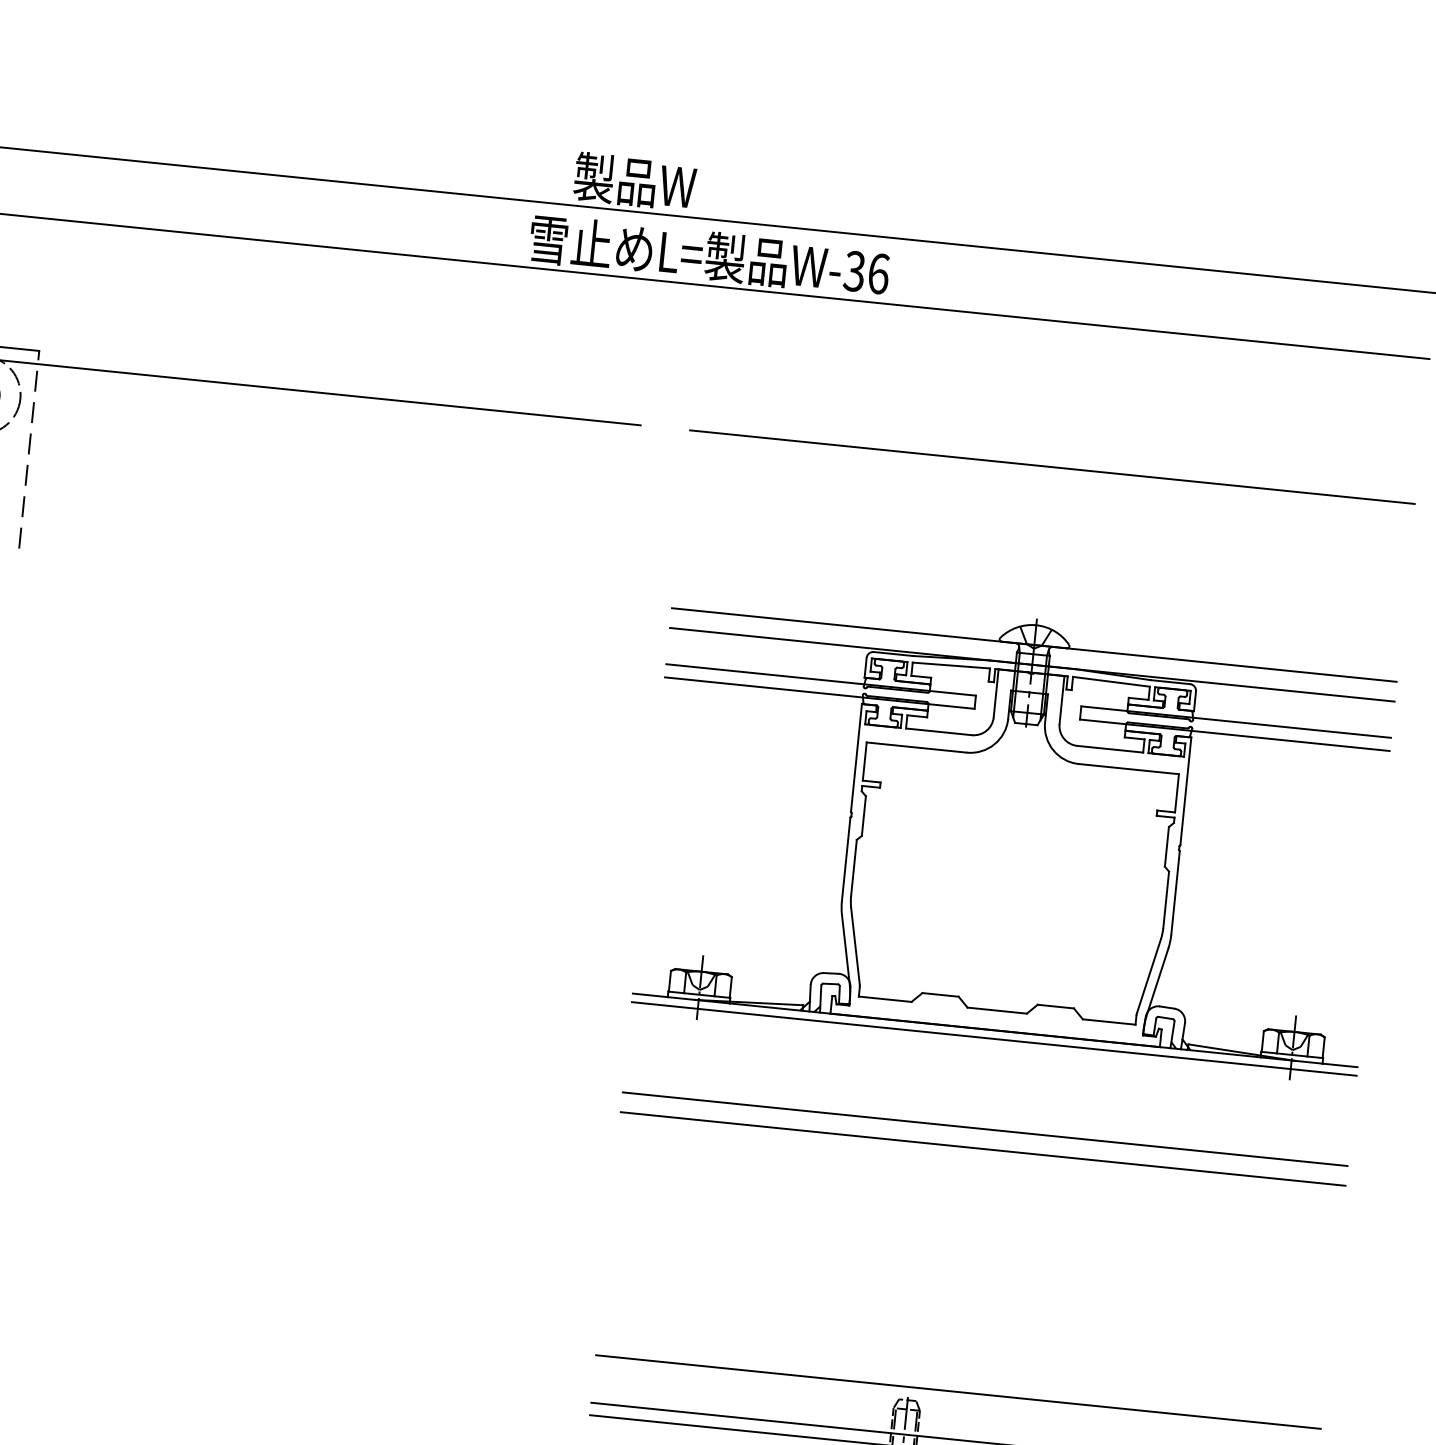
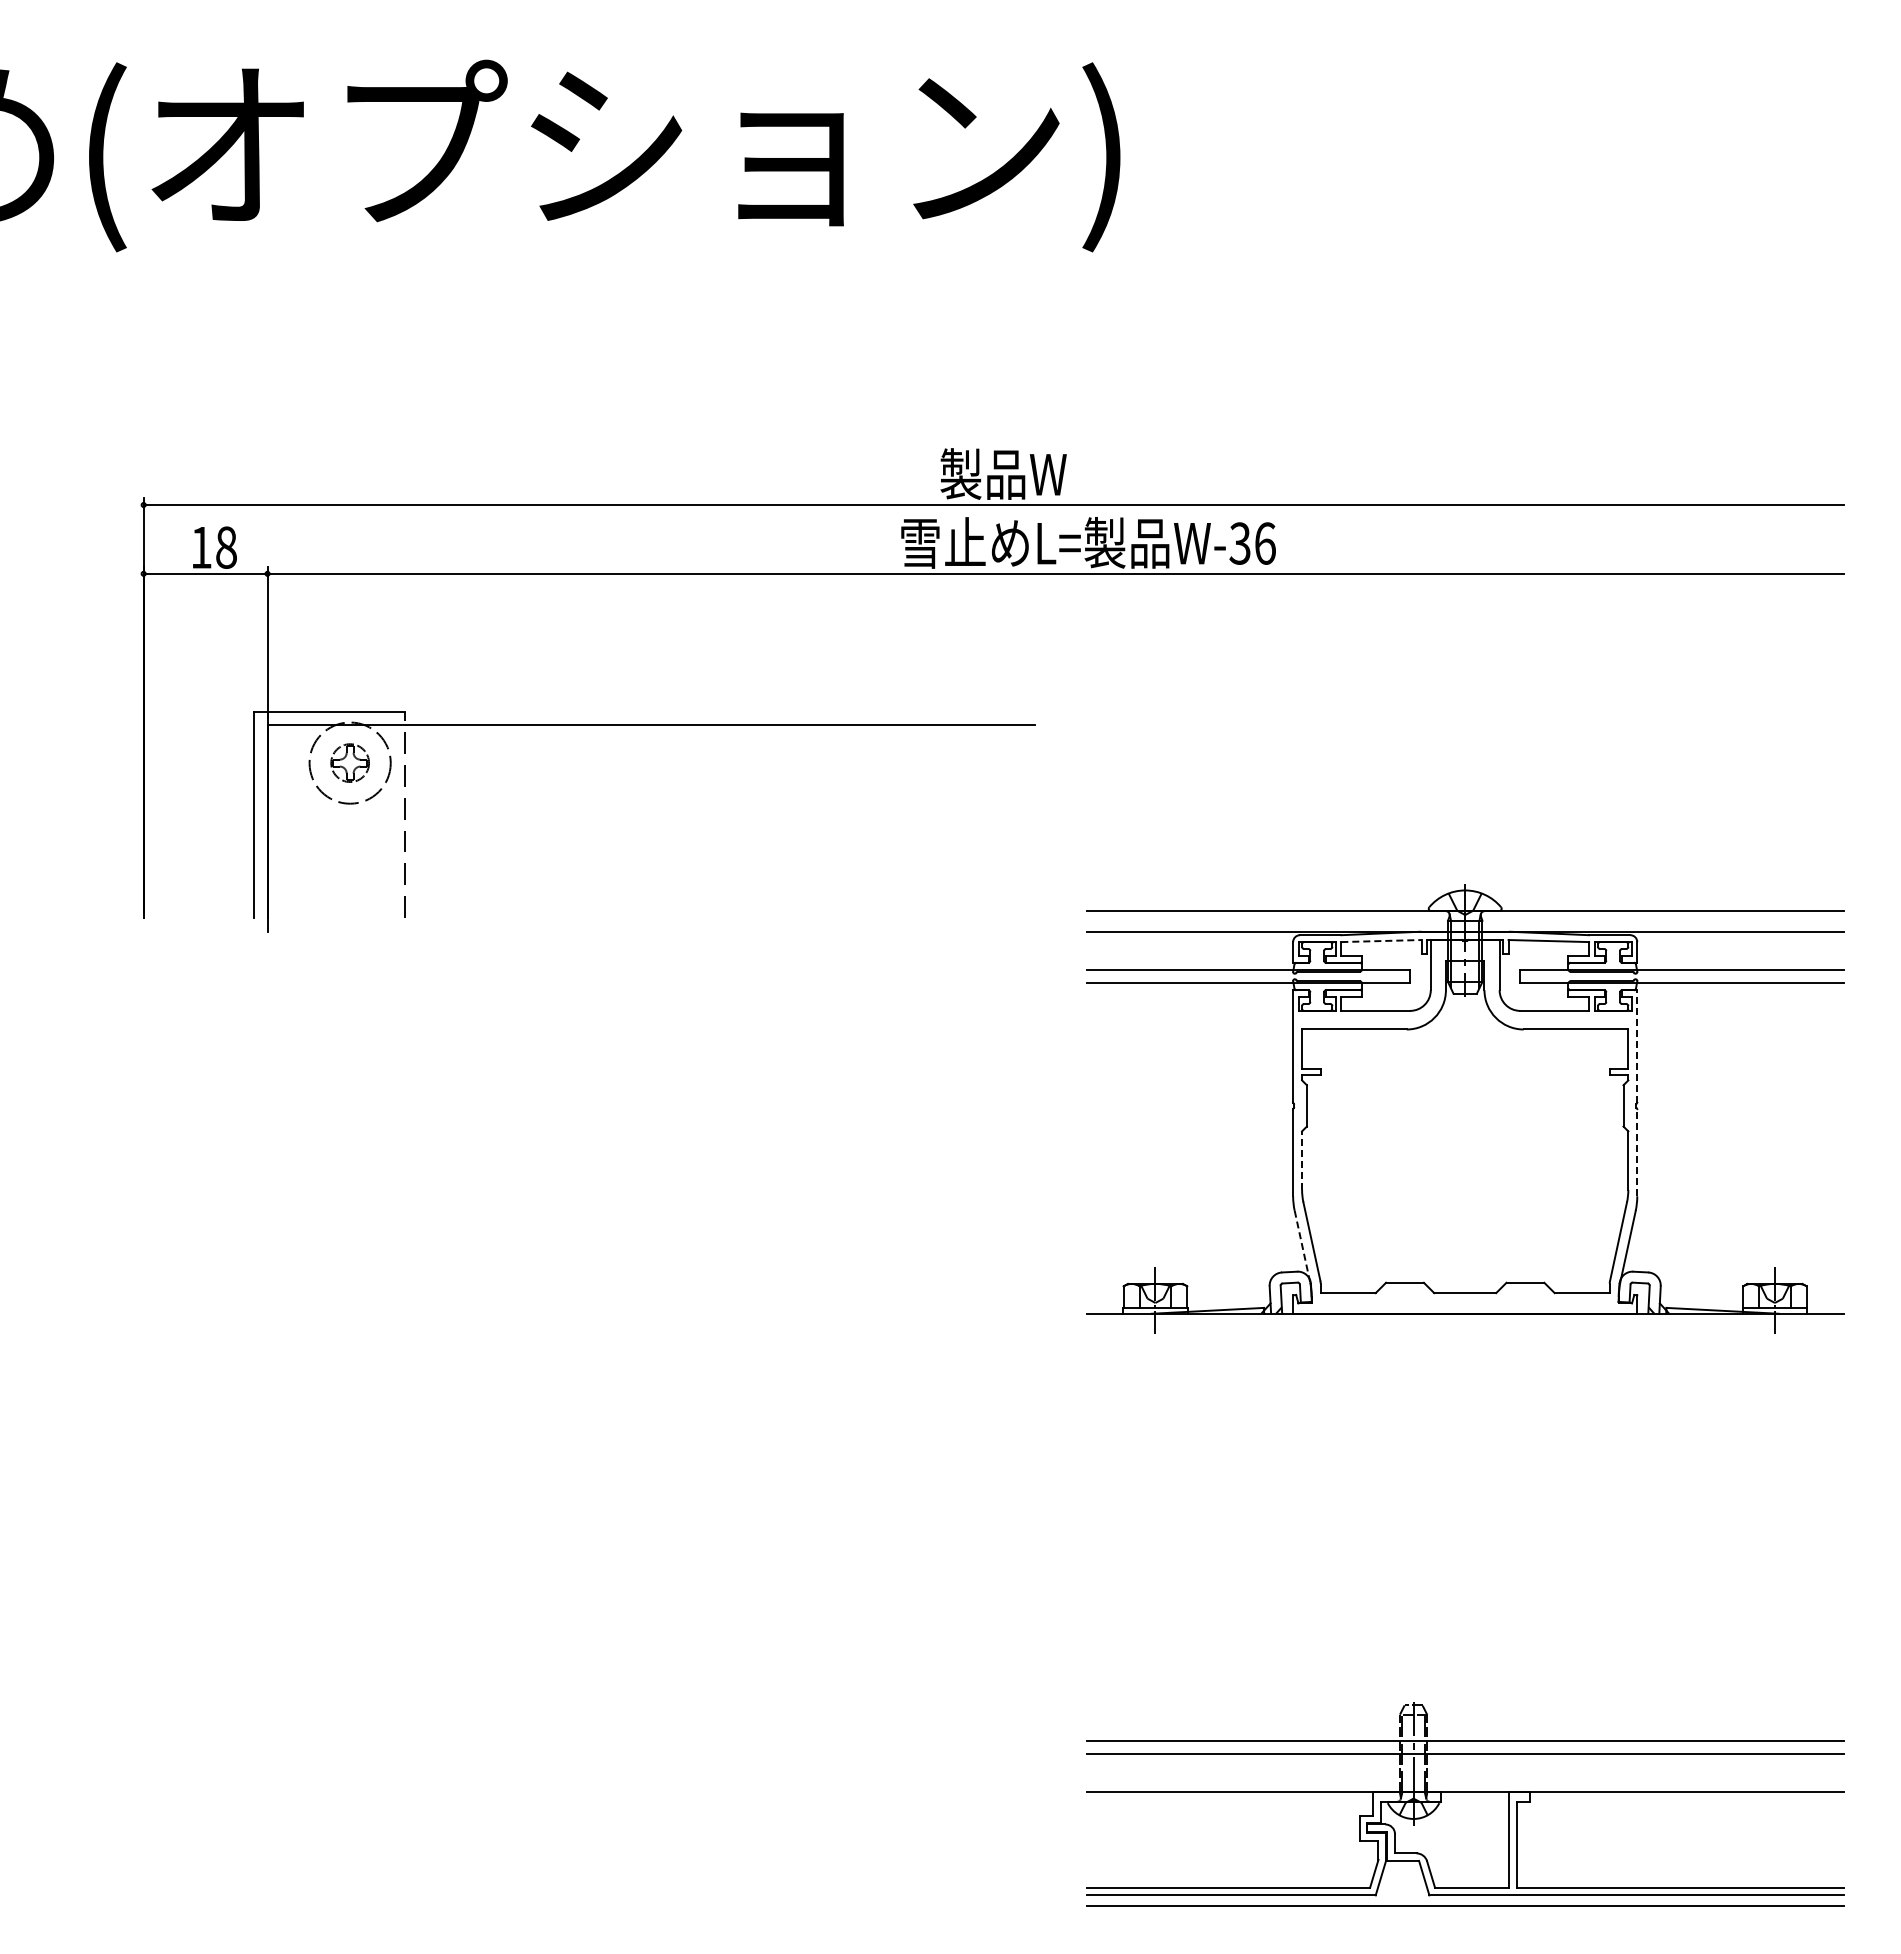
line: (1051, 467) -> (1464, 725), removed
line: (952, 666) -> (1382, 941), solid -> dashed
line: (1186, 791) -> (1637, 1046), solid -> dashed
line: (854, 867) -> (1302, 1160), solid -> dashed
line: (1175, 892) -> (1637, 1152), solid -> dashed
line: (846, 950) -> (1302, 1246), solid -> dashed
line: (993, 1038) -> (1464, 1322), removed
line: (984, 1129) -> (1464, 1417), removed
line: (982, 1148) -> (1464, 1437), removed
line: (957, 1391) -> (1464, 1691), removed

